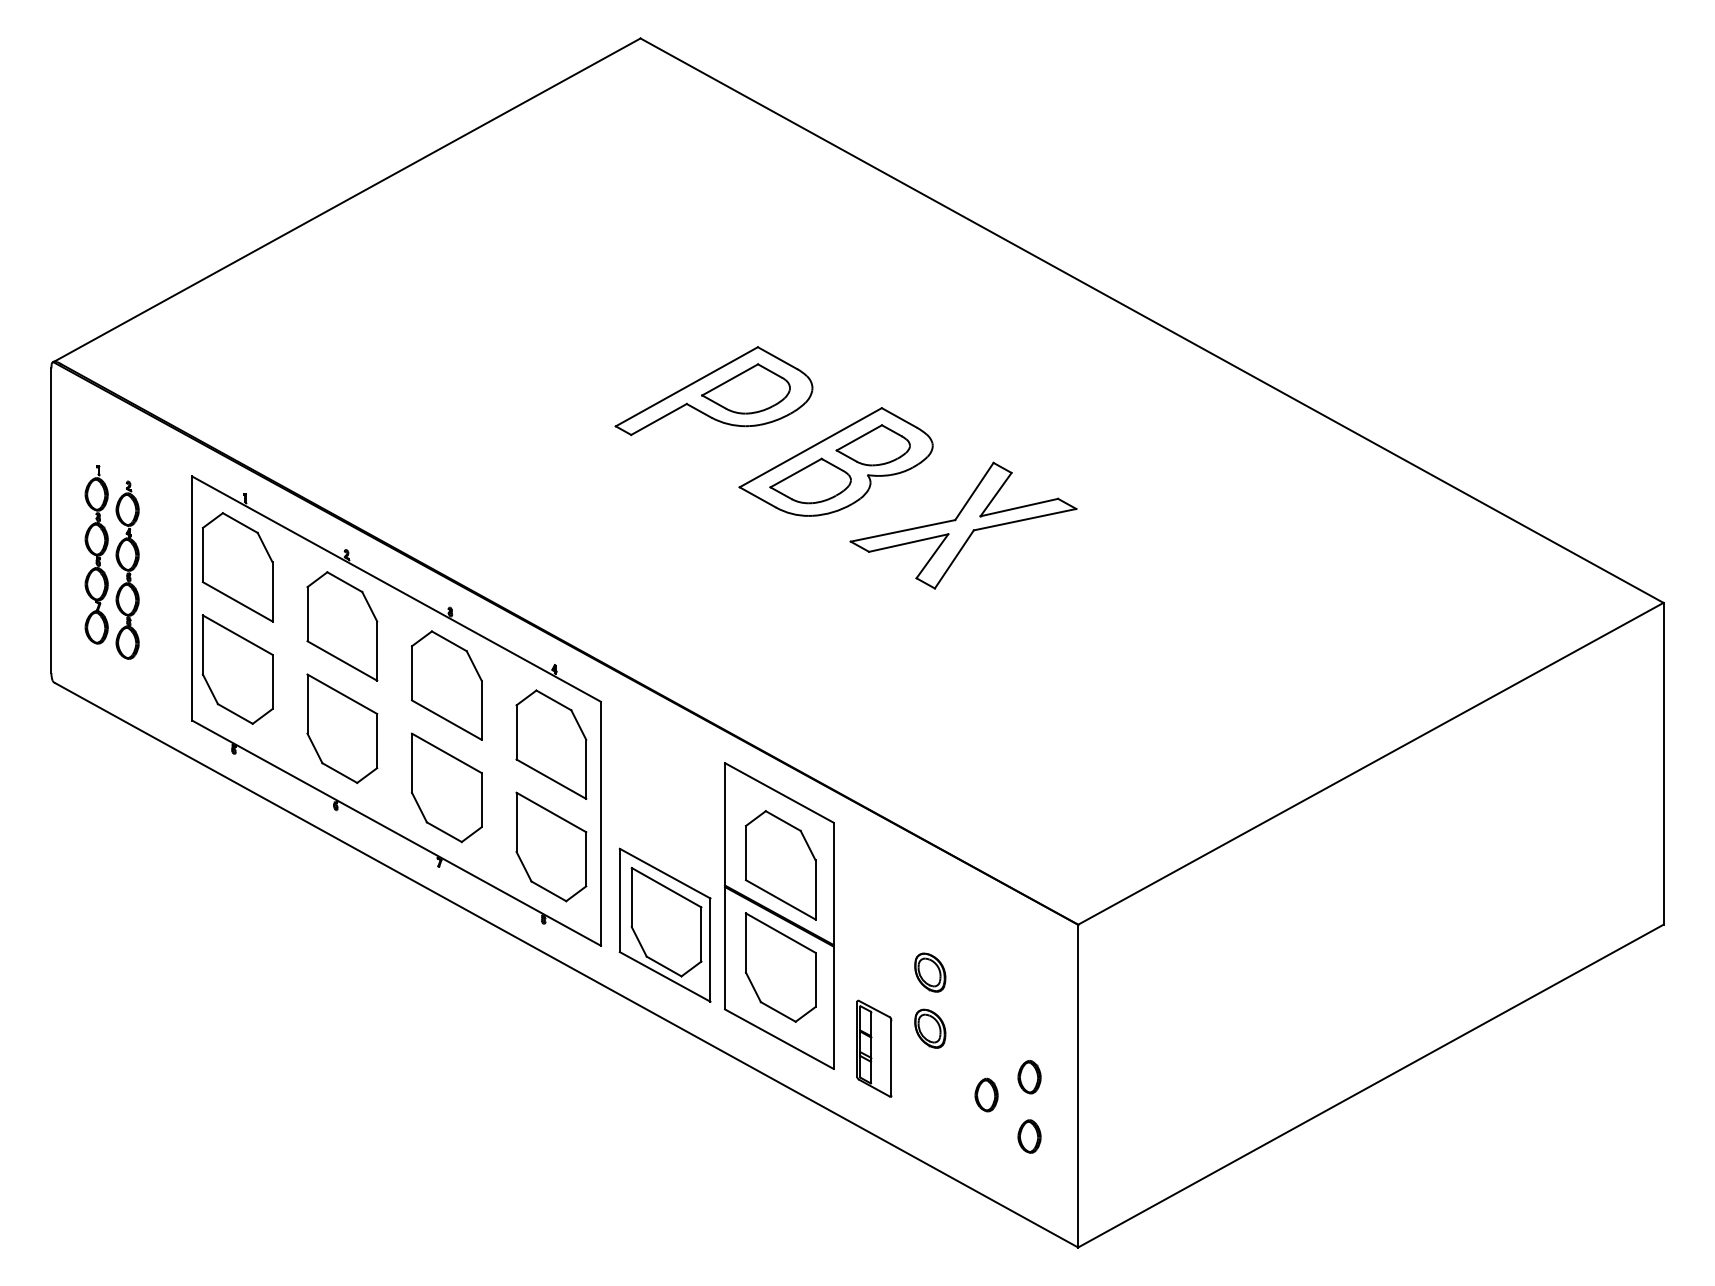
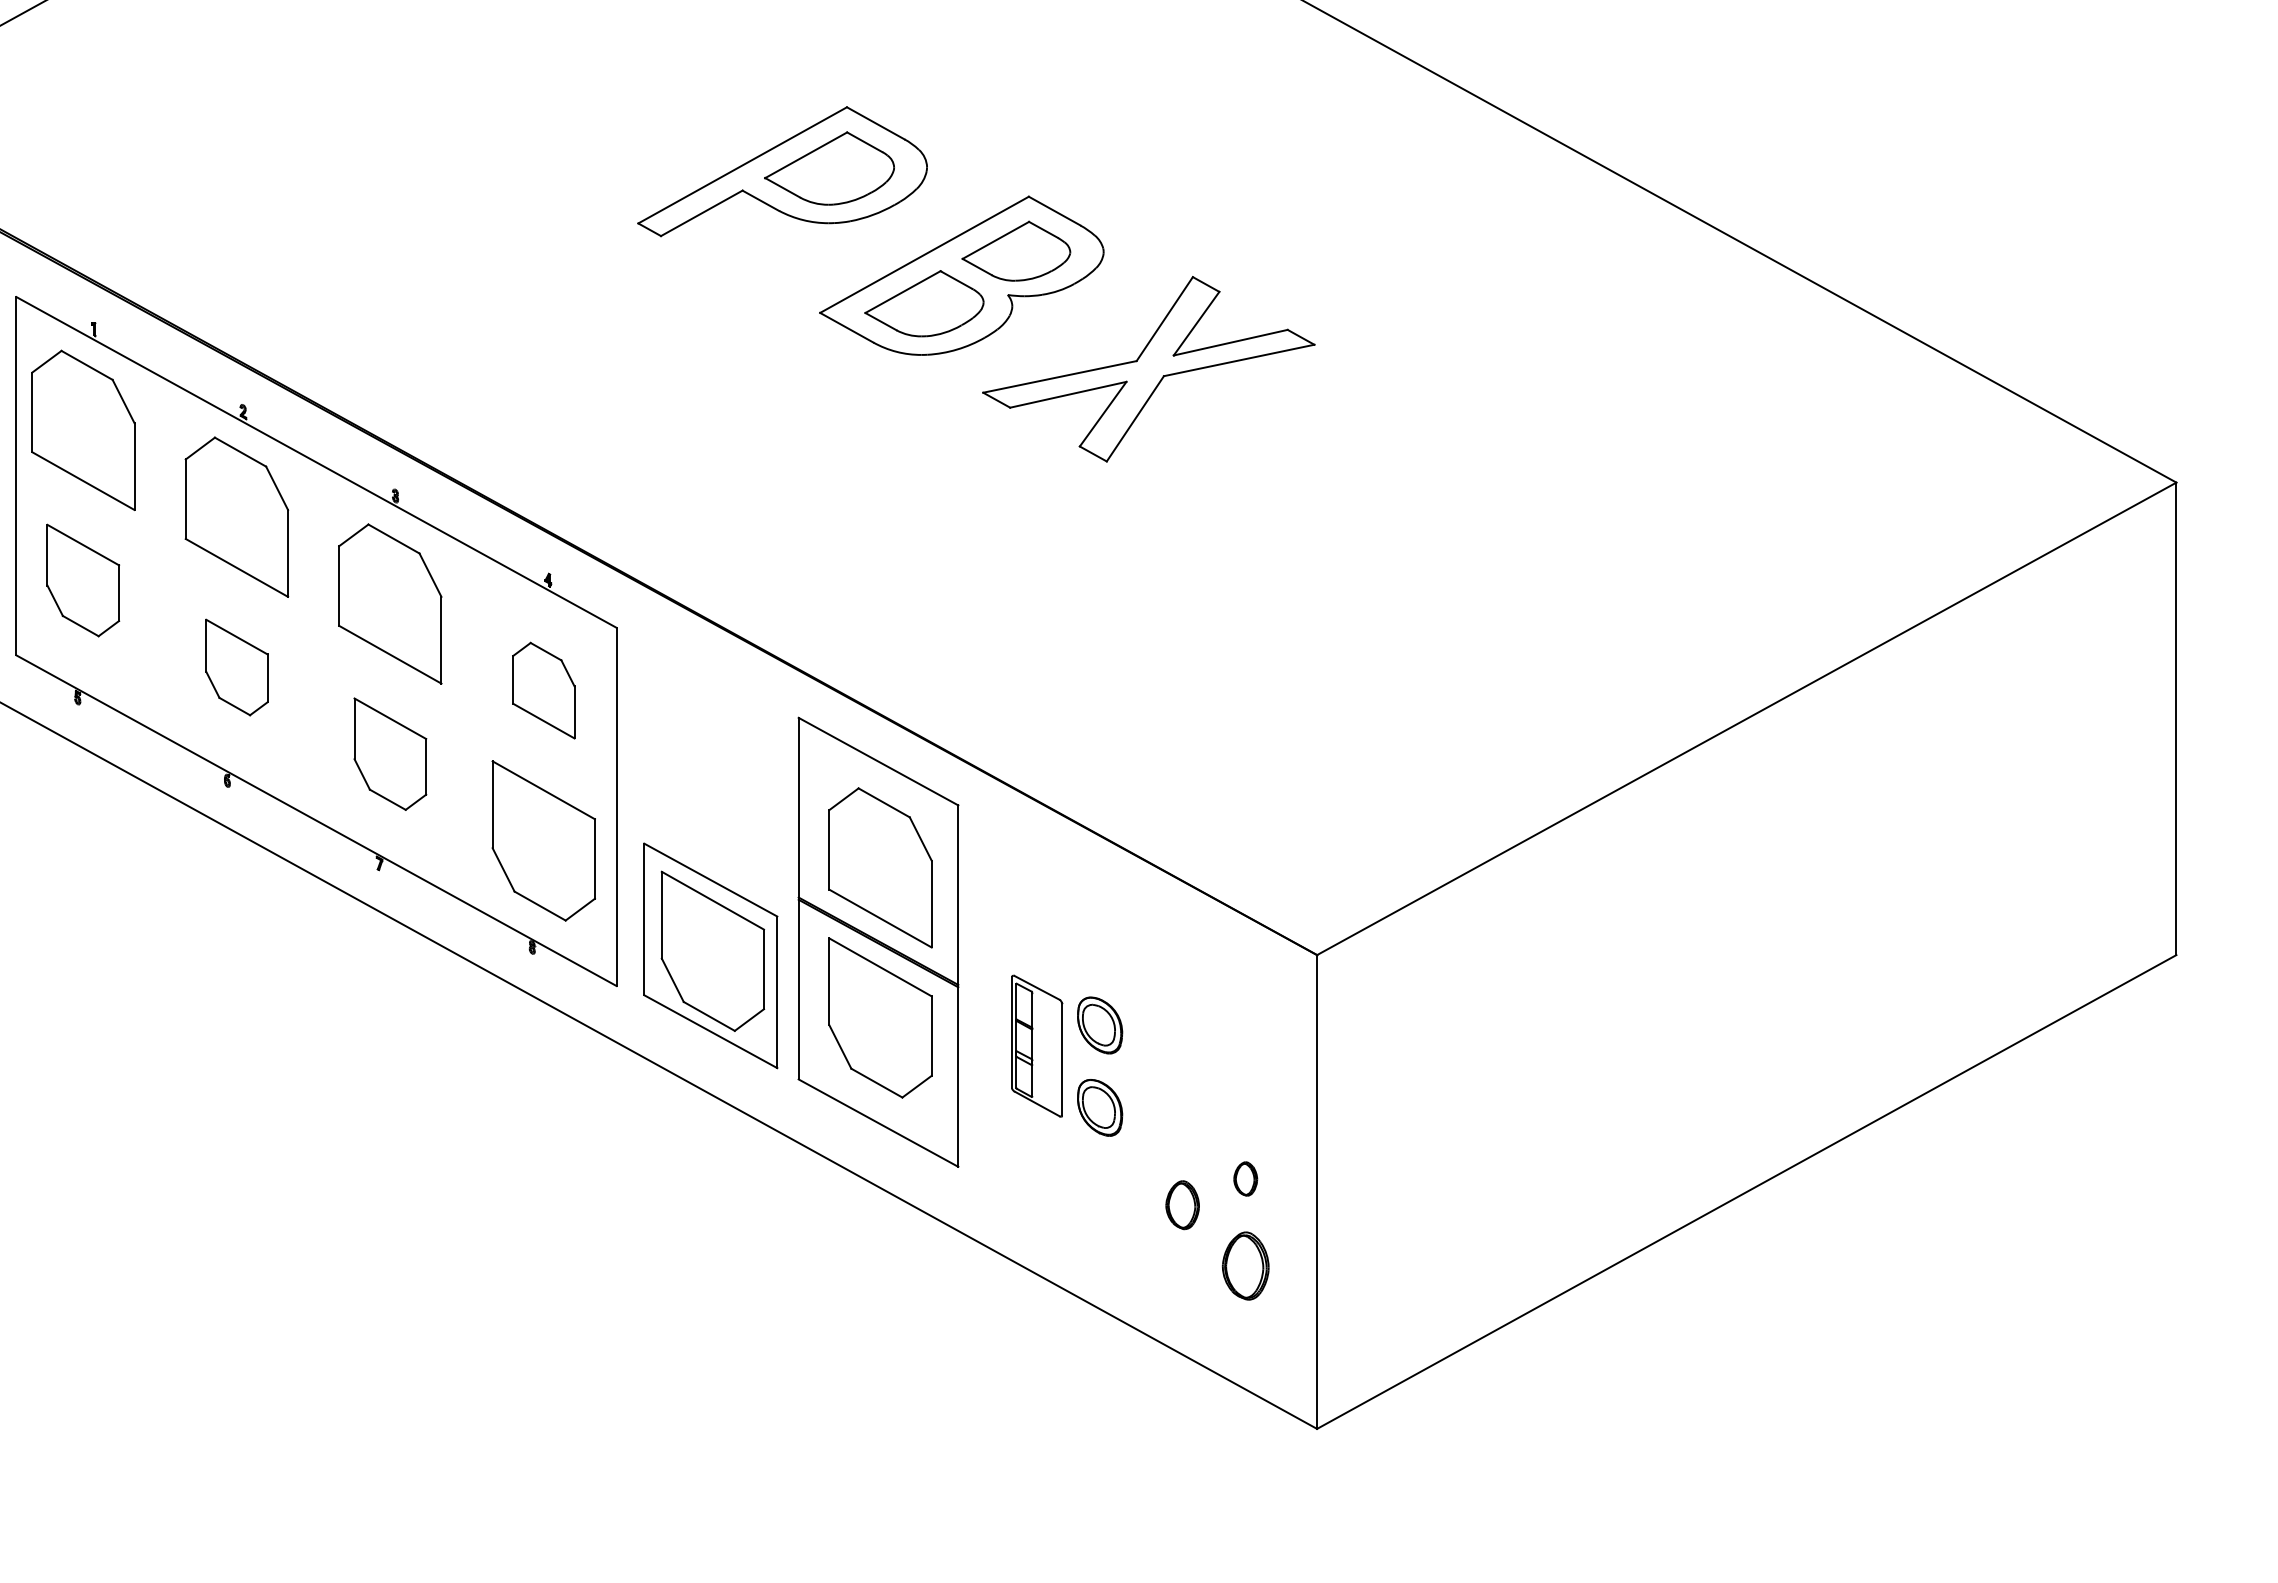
part: (237, 669) -> (82, 580), size x0.7
part: (342, 728) -> (237, 667), size x0.6
part: (551, 744) -> (543, 690), size x0.6
part: (446, 787) -> (389, 753), size x0.7
part: (874, 1048) -> (1037, 1045), moved
part: (1029, 1077) -> (1245, 1179), size x0.7
part: (1029, 1136) -> (1245, 1265), size x1.4

